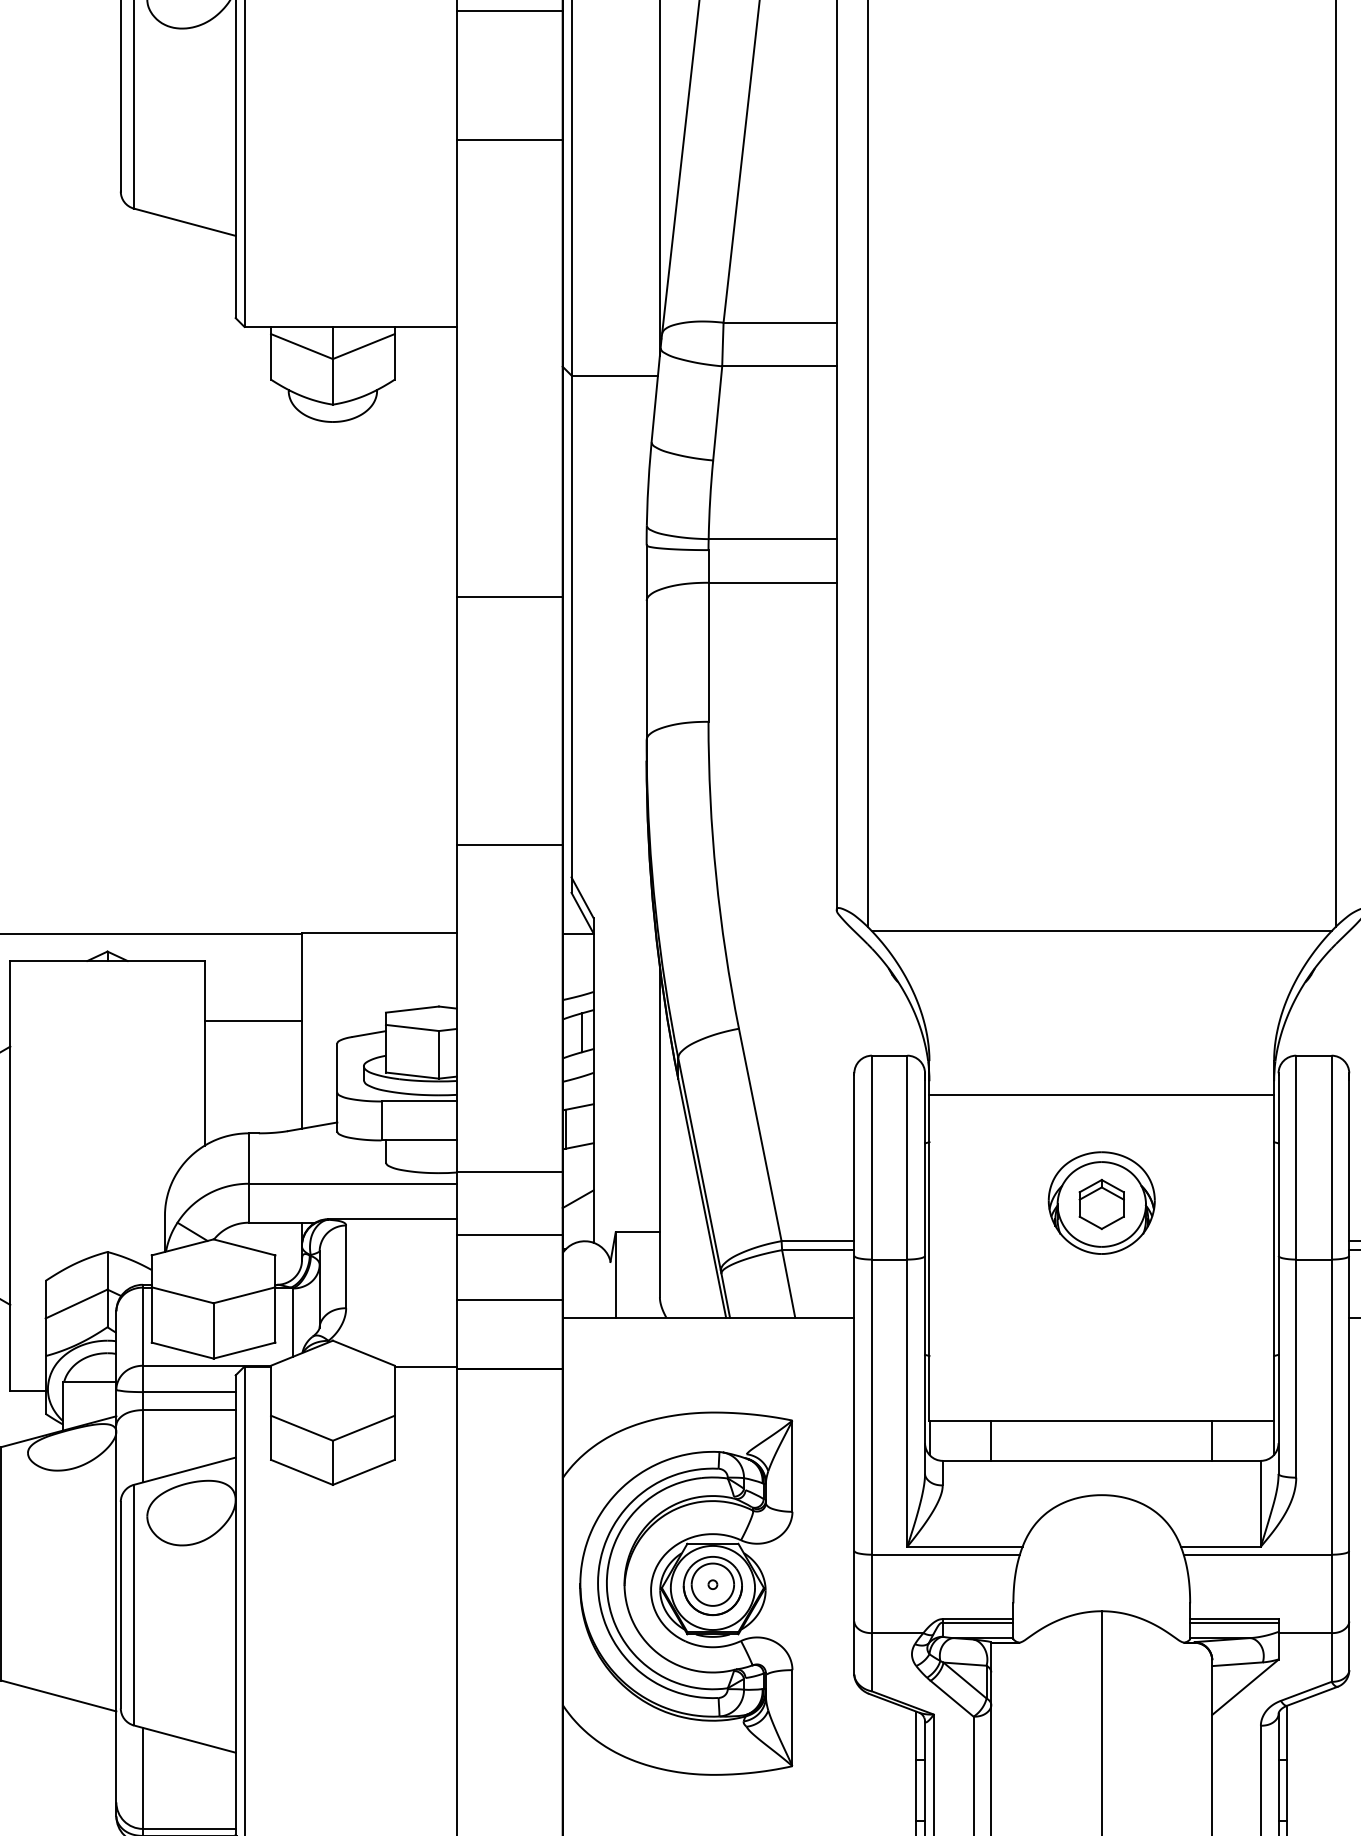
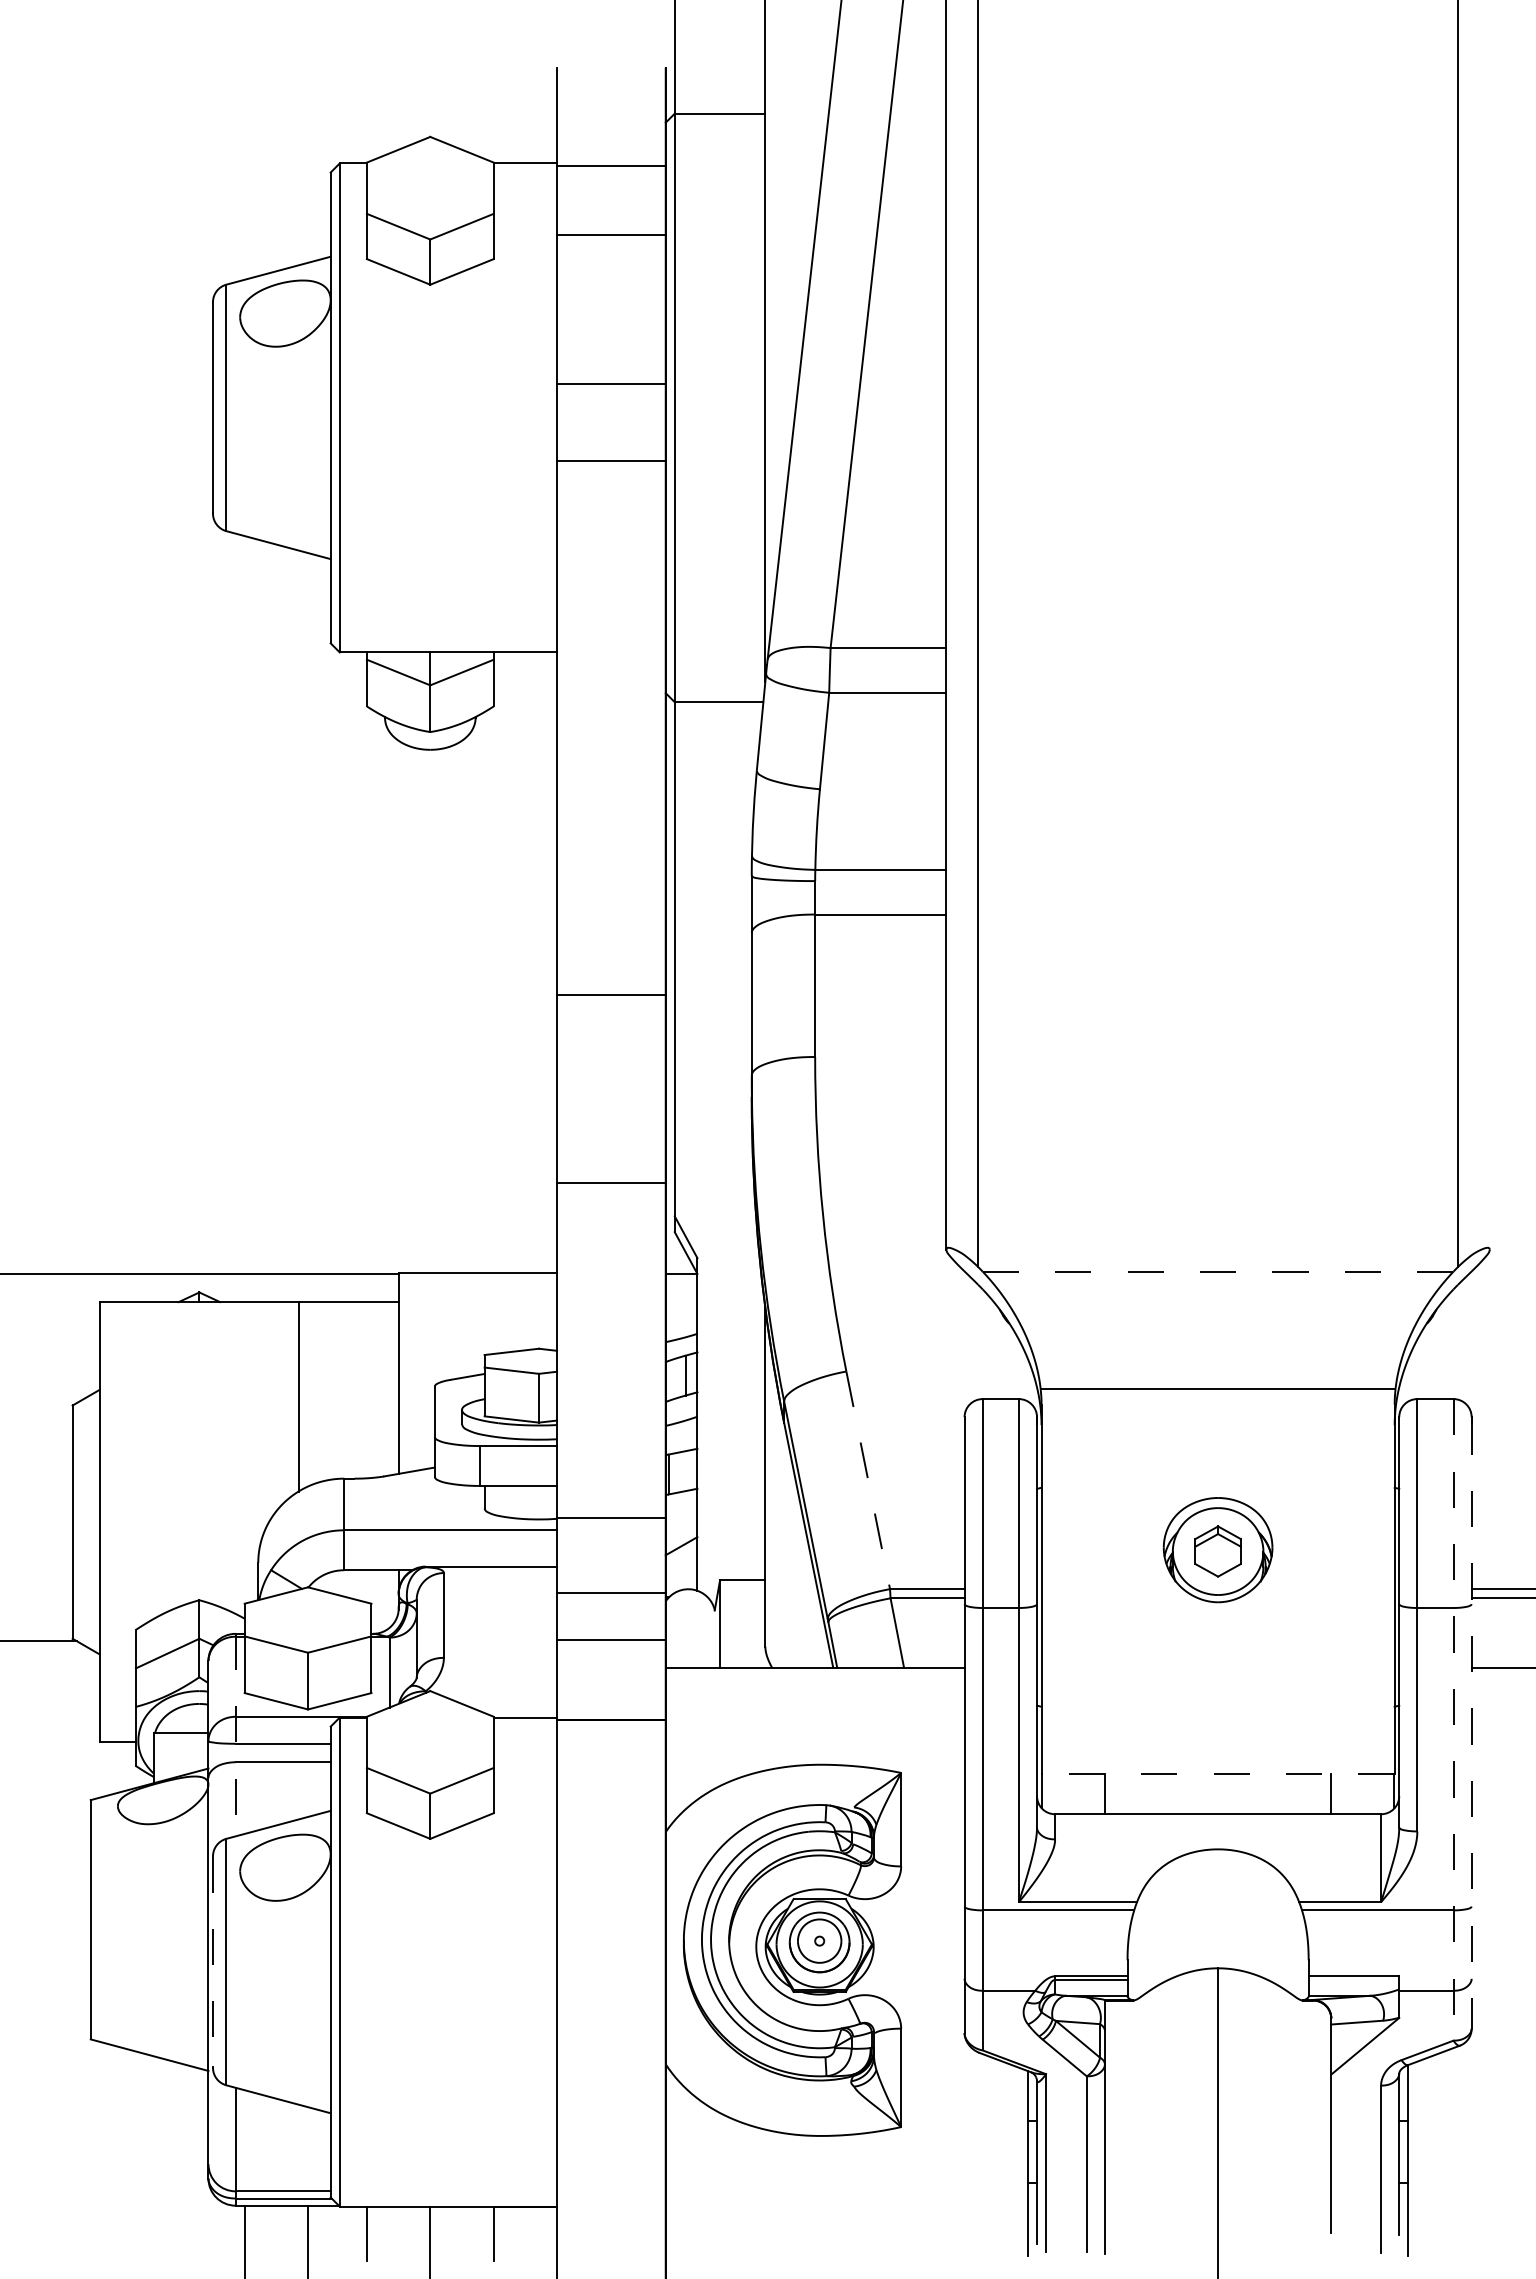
line: (509, 10) -> (611, 383), moved
line: (509, 596) -> (611, 994), moved
line: (1101, 931) -> (1217, 1271), solid -> dashed
line: (253, 1020) -> (348, 1301), moved
line: (1101, 1095) -> (1217, 1389), moved
line: (760, 1135) -> (868, 1480), solid -> dashed
line: (509, 1234) -> (611, 1639), moved
line: (509, 1300) -> (611, 1592), moved
line: (1331, 1368) -> (1453, 1719), solid -> dashed
line: (1349, 1373) -> (1471, 1724), solid -> dashed
line: (142, 1384) -> (235, 1735), solid -> dashed
line: (1102, 1421) -> (1218, 1773), solid -> dashed
line: (121, 1604) -> (213, 1961), solid -> dashed
line: (1233, 1622) -> (1353, 1979), removed

